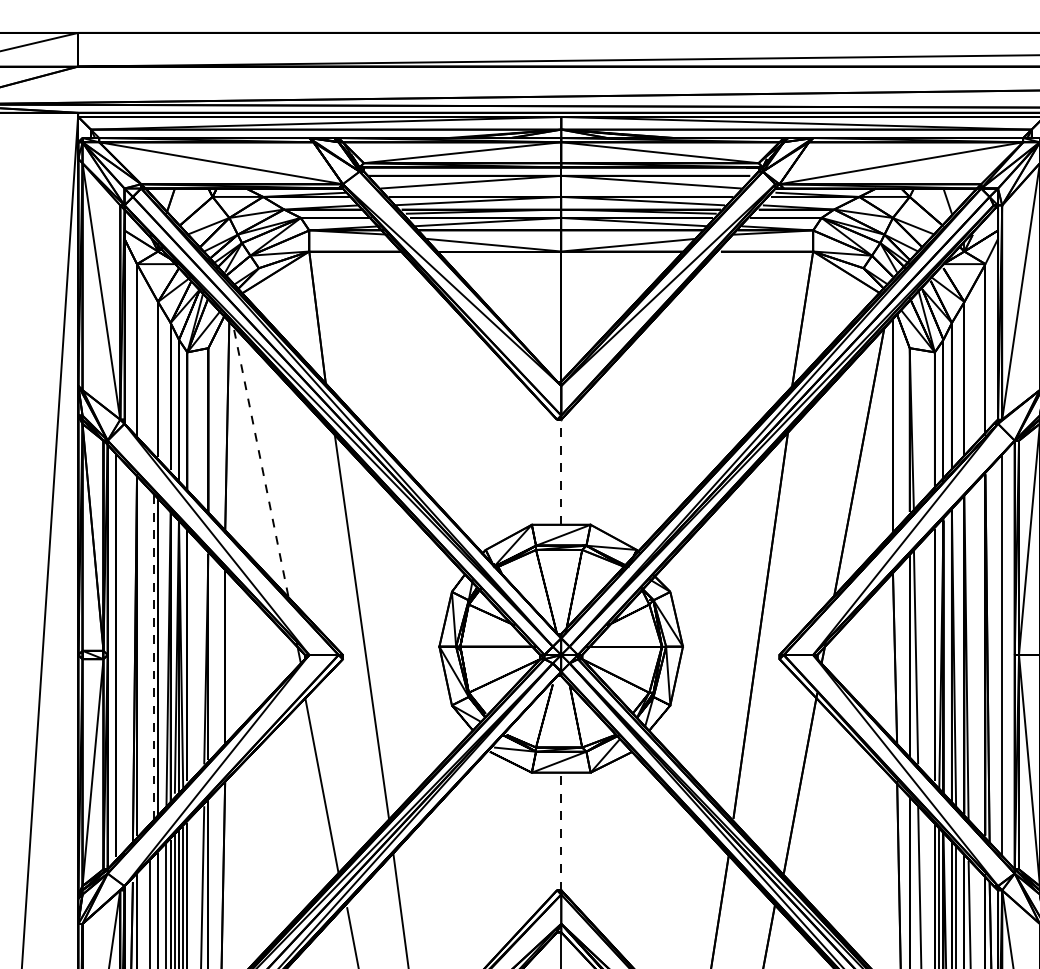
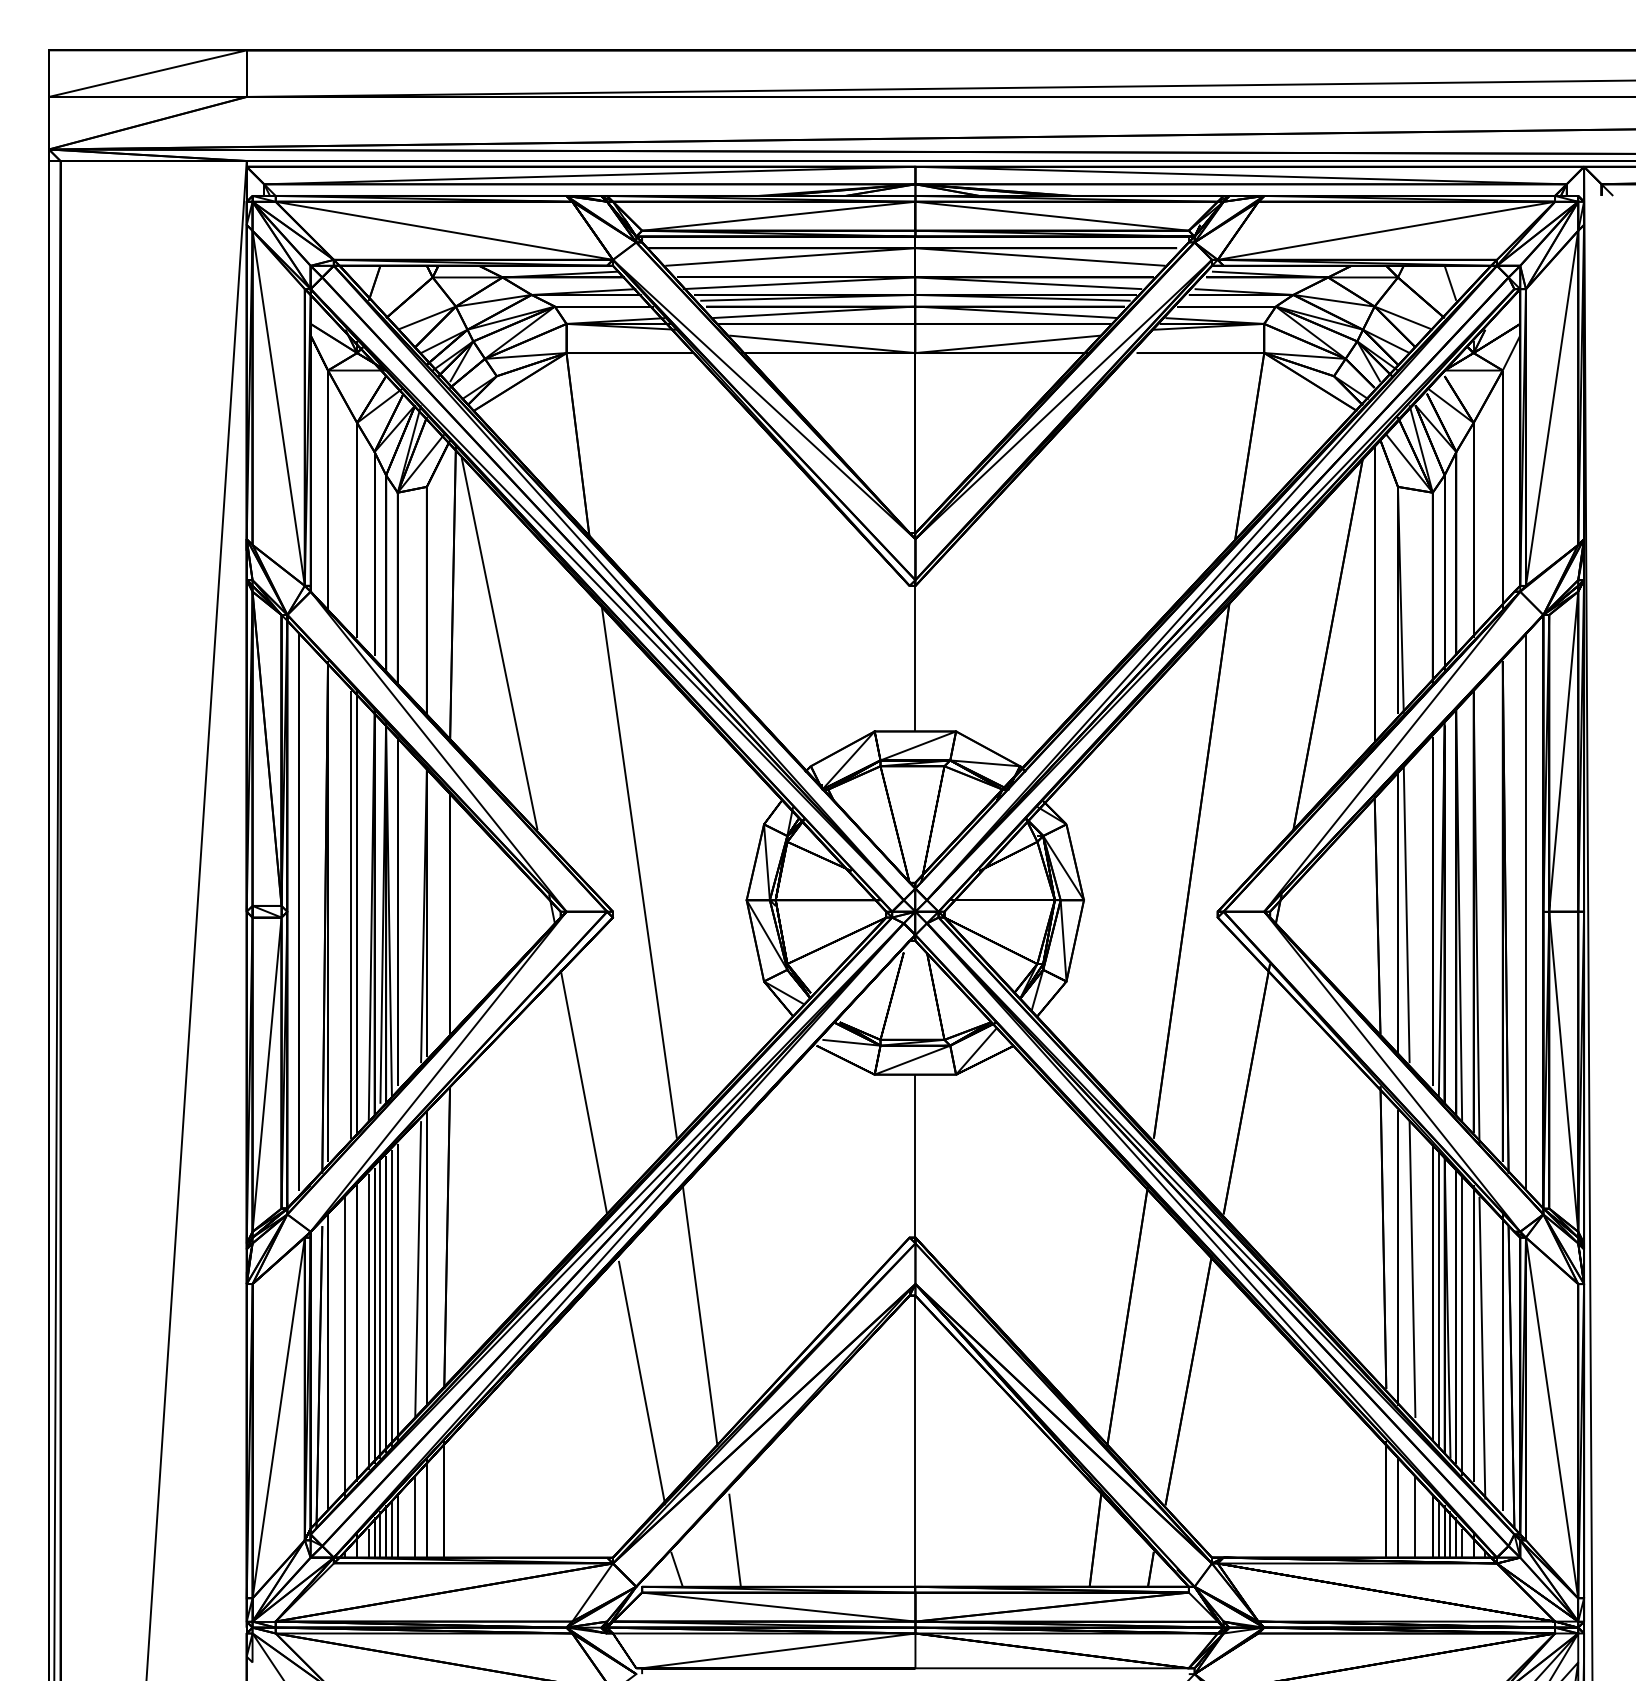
line: (260, 462) -> (499, 644), dashed -> solid
line: (561, 472) -> (915, 658), dashed -> solid
line: (153, 657) -> (351, 915), dashed -> solid
line: (561, 831) -> (915, 1155), dashed -> solid

